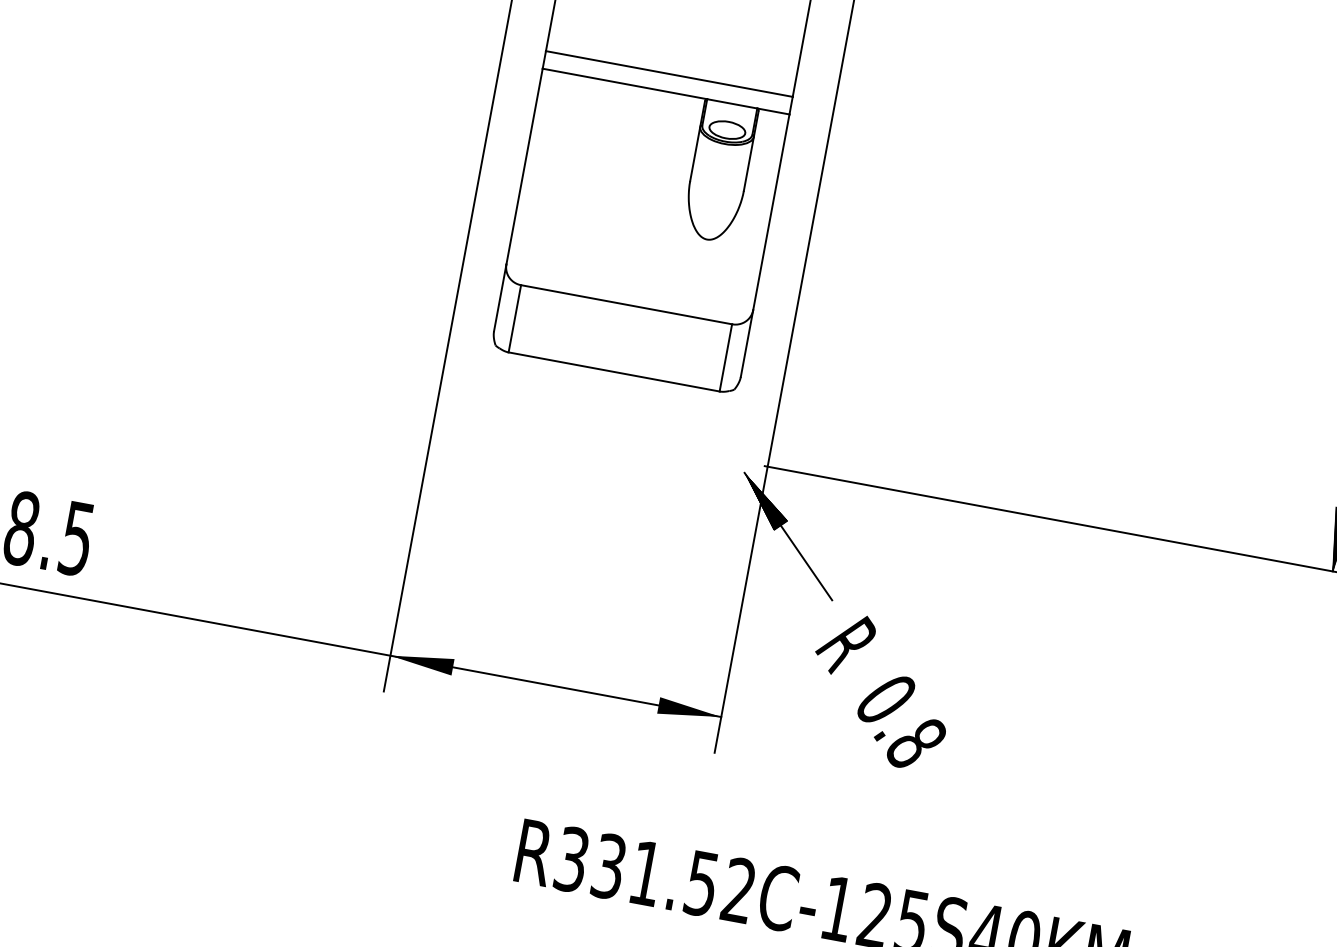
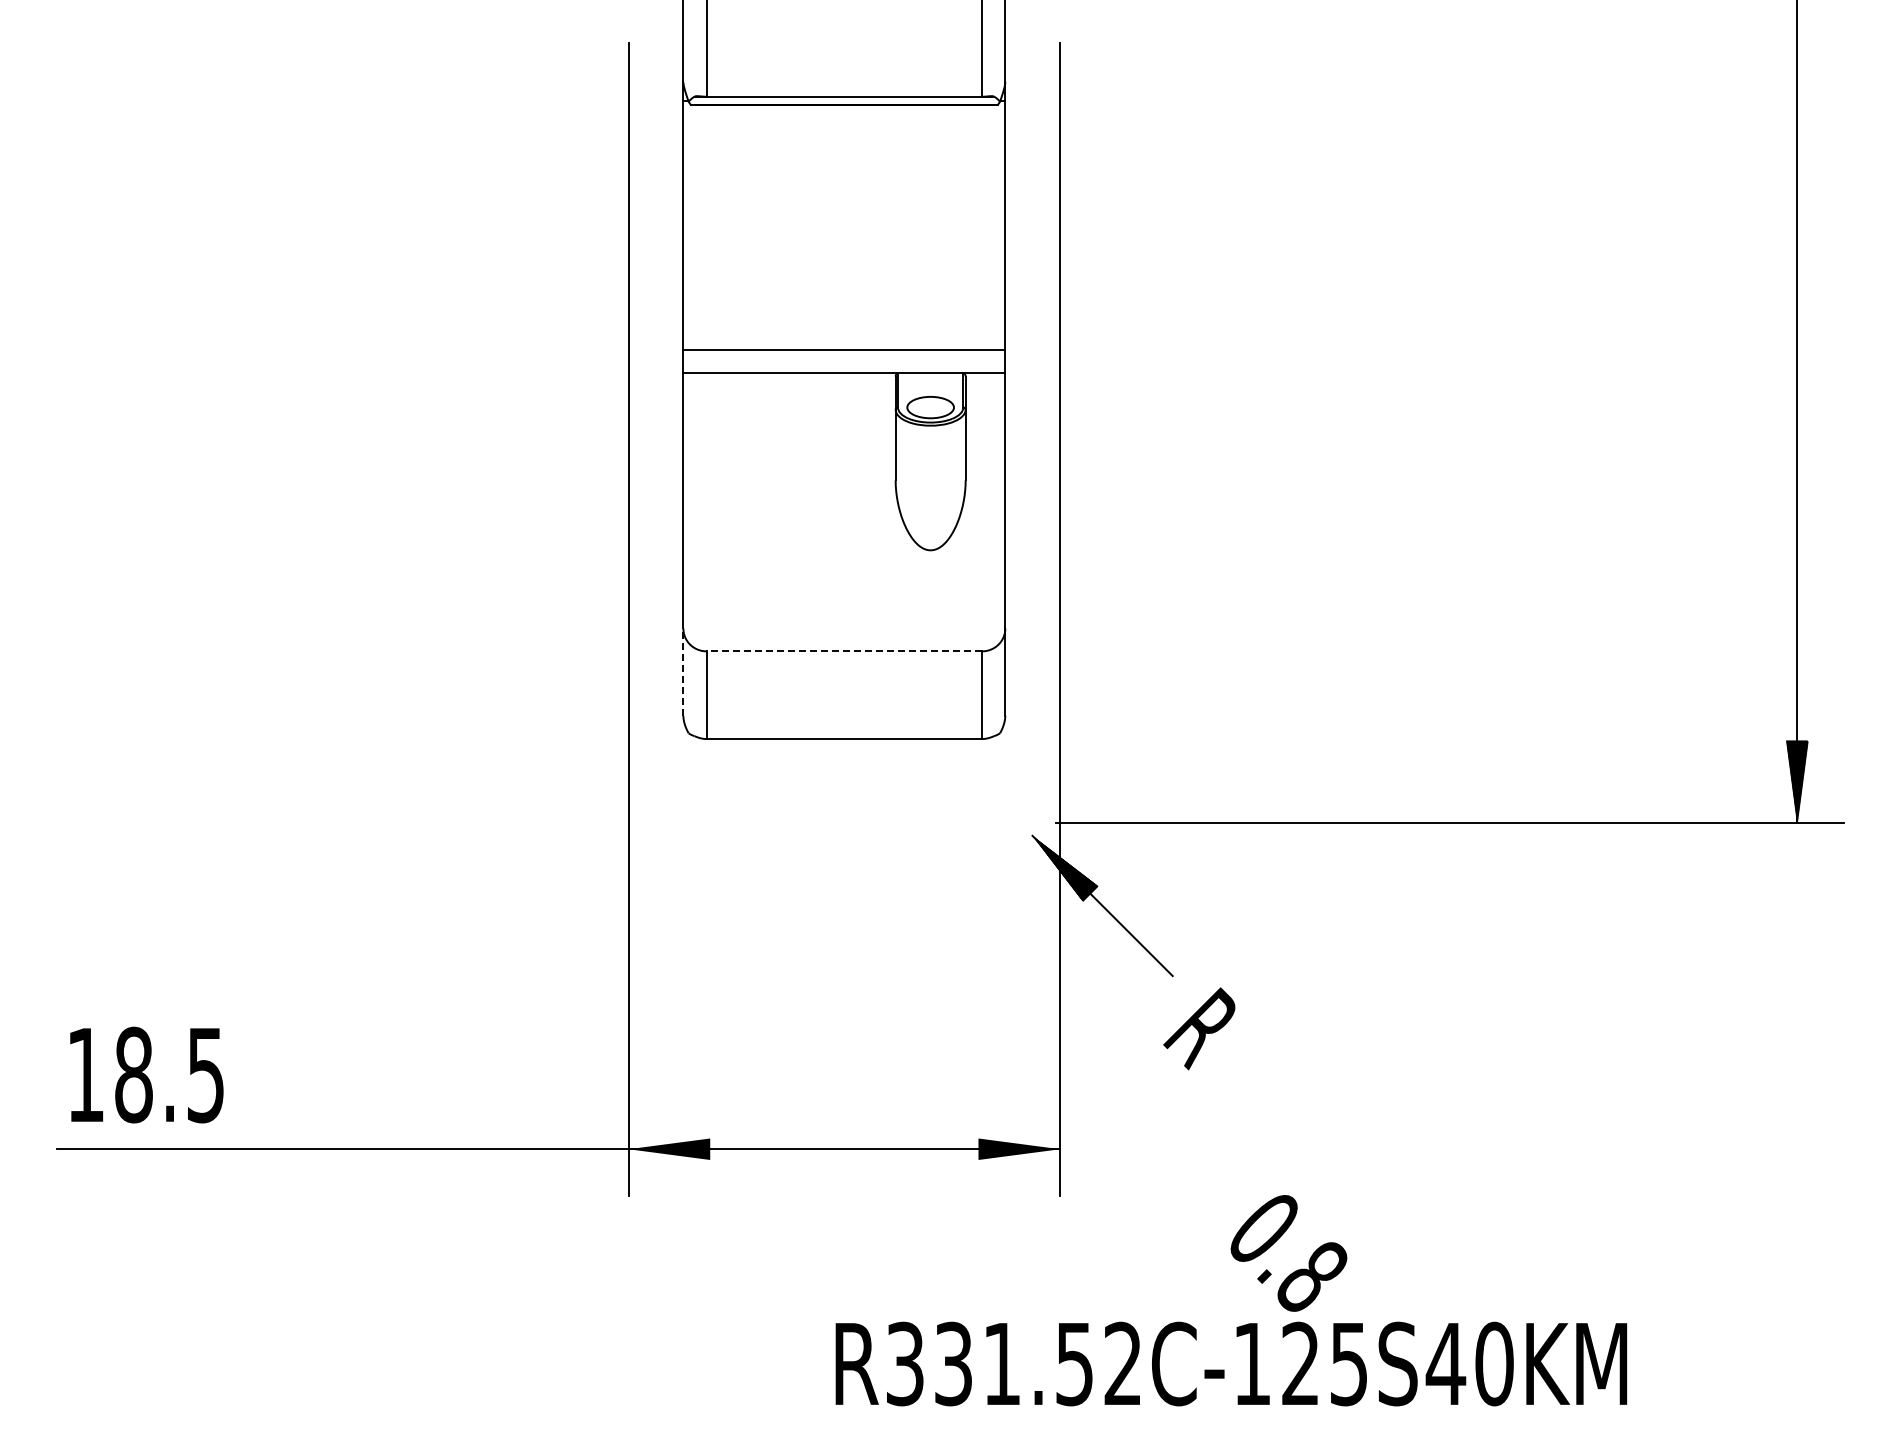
line: (500, 298) -> (683, 672), solid -> dashed
line: (626, 304) -> (844, 651), solid -> dashed
text: (901, 722) -> (1288, 1253), moved

